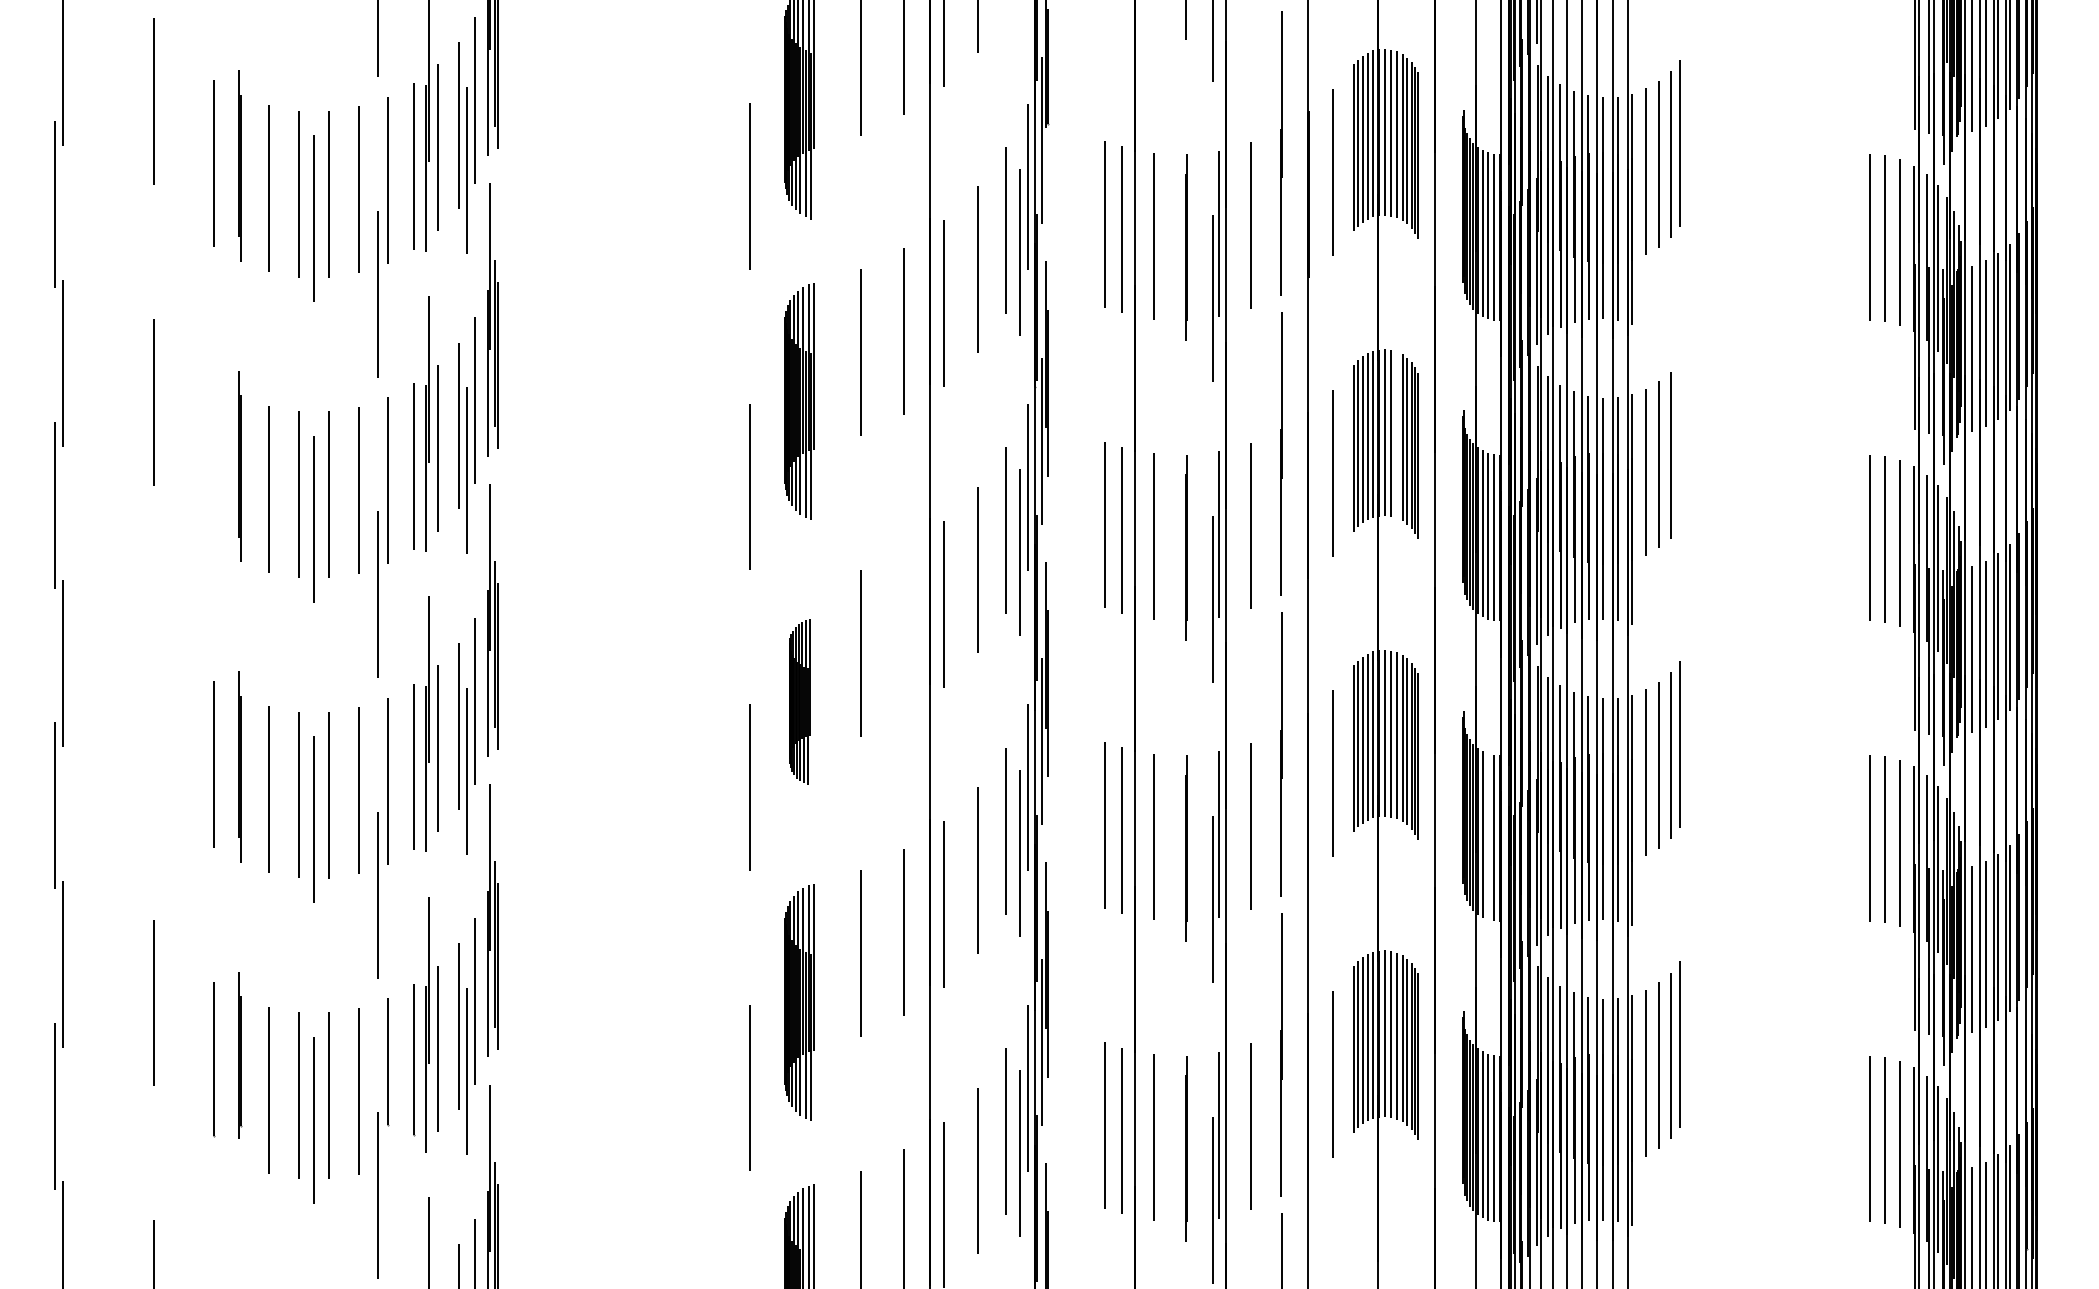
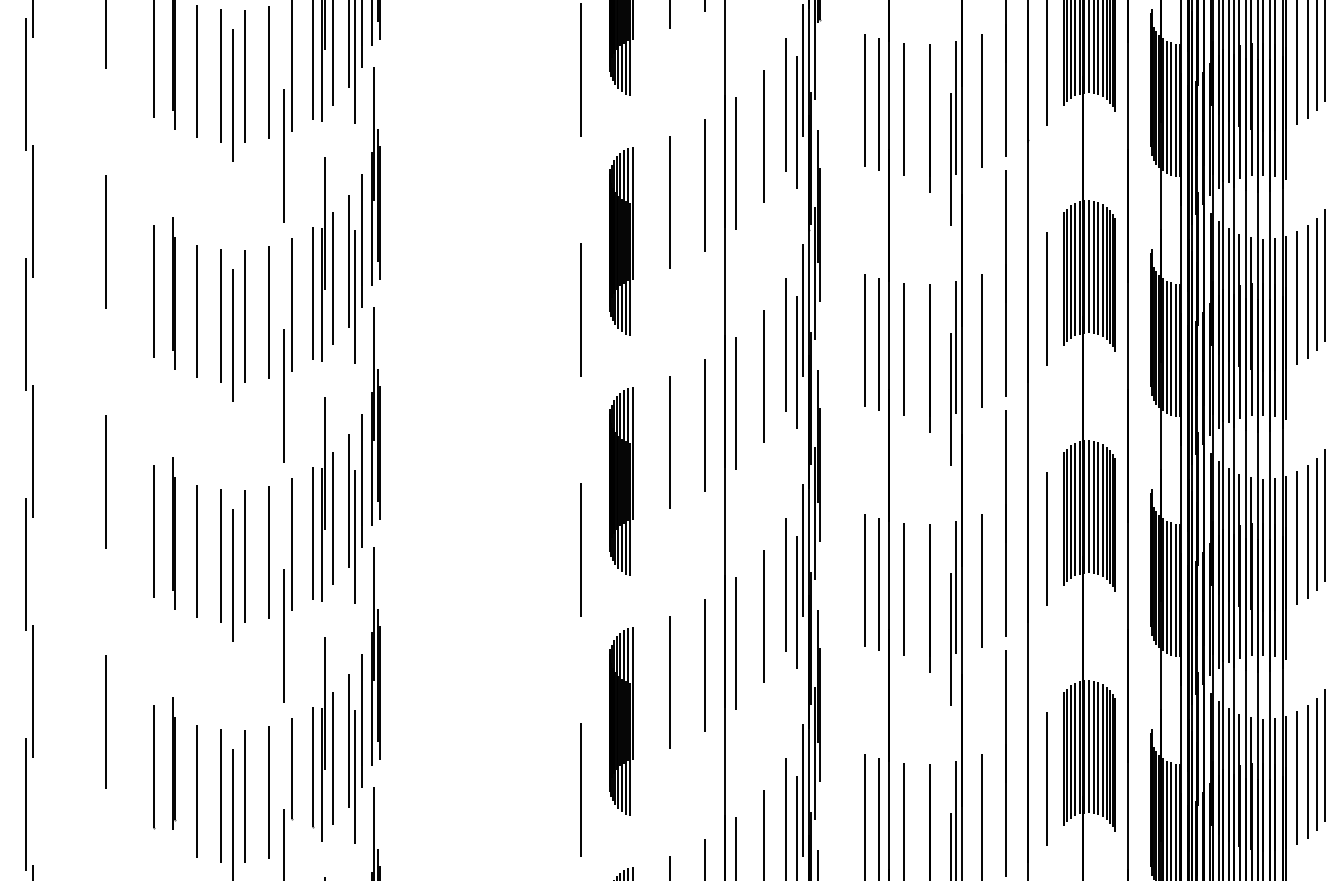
line: (1397, 434) -> (1098, 267), added
line: (1680, 443) -> (1324, 275), added
line: (214, 463) -> (153, 291), added
line: (904, 631) -> (704, 425), added
part: (799, 701) -> (621, 481), size x1.43
line: (154, 702) -> (105, 482), added
line: (1488, 836) -> (1171, 589), added

